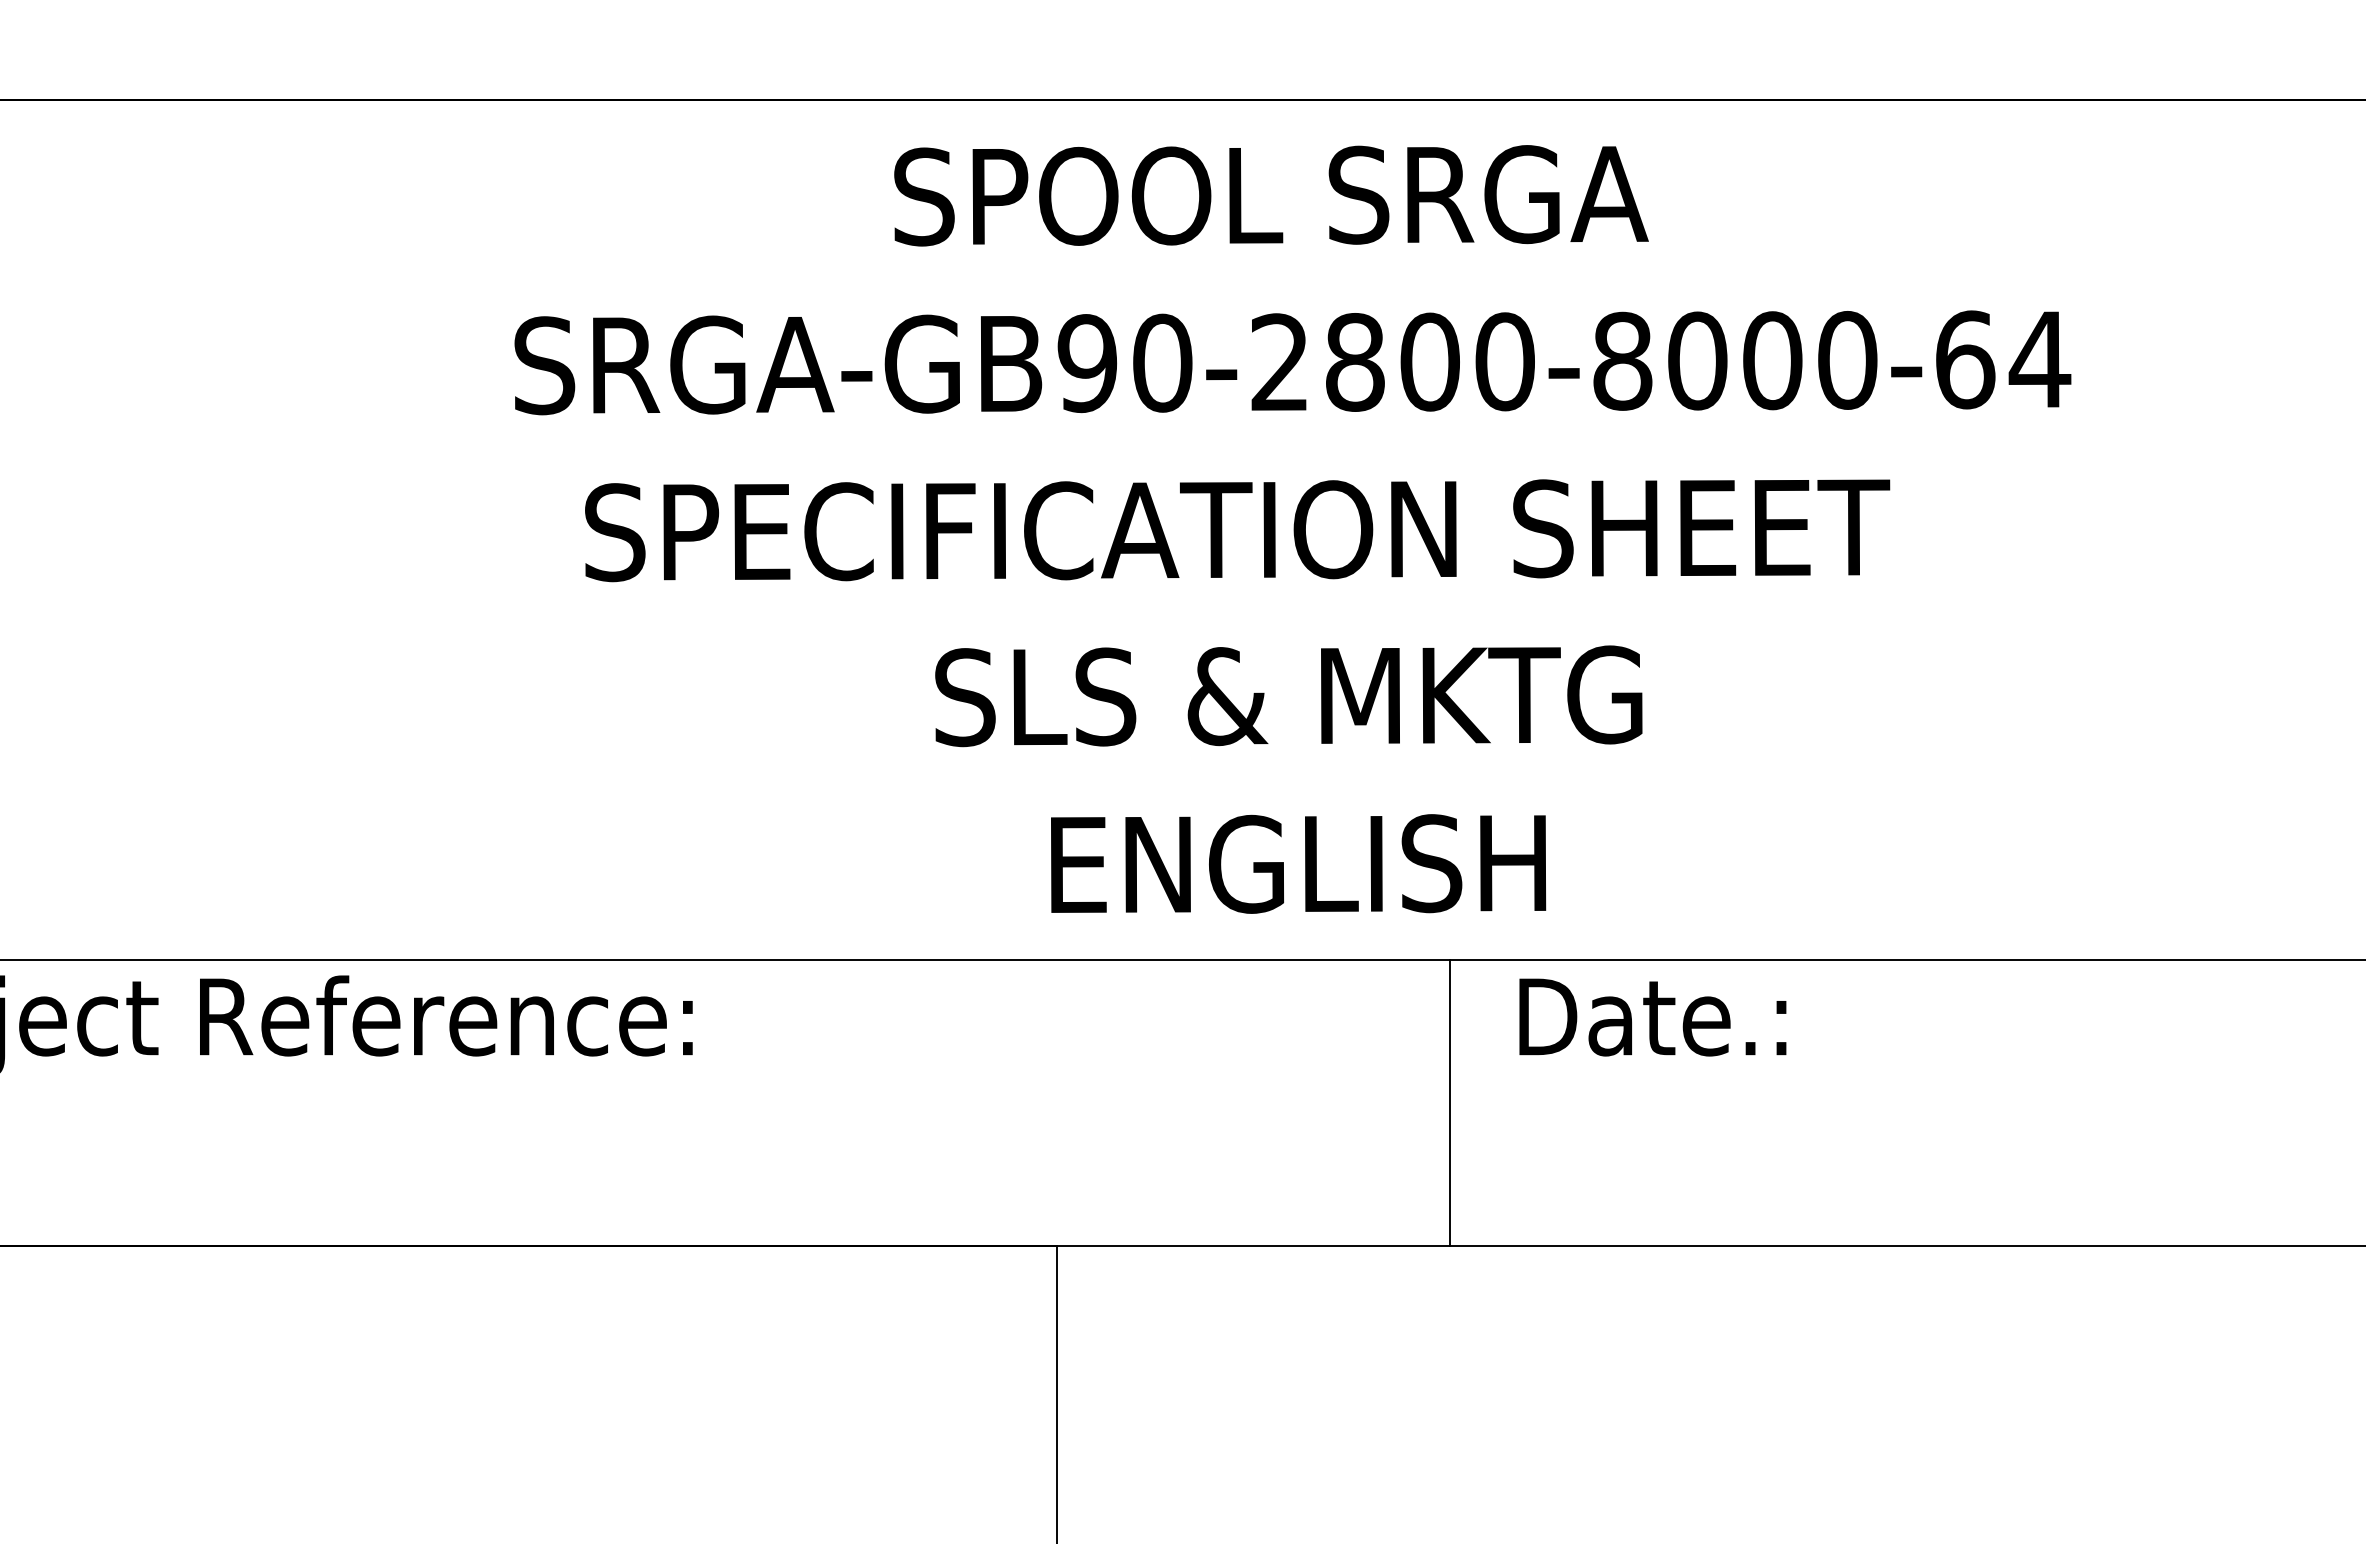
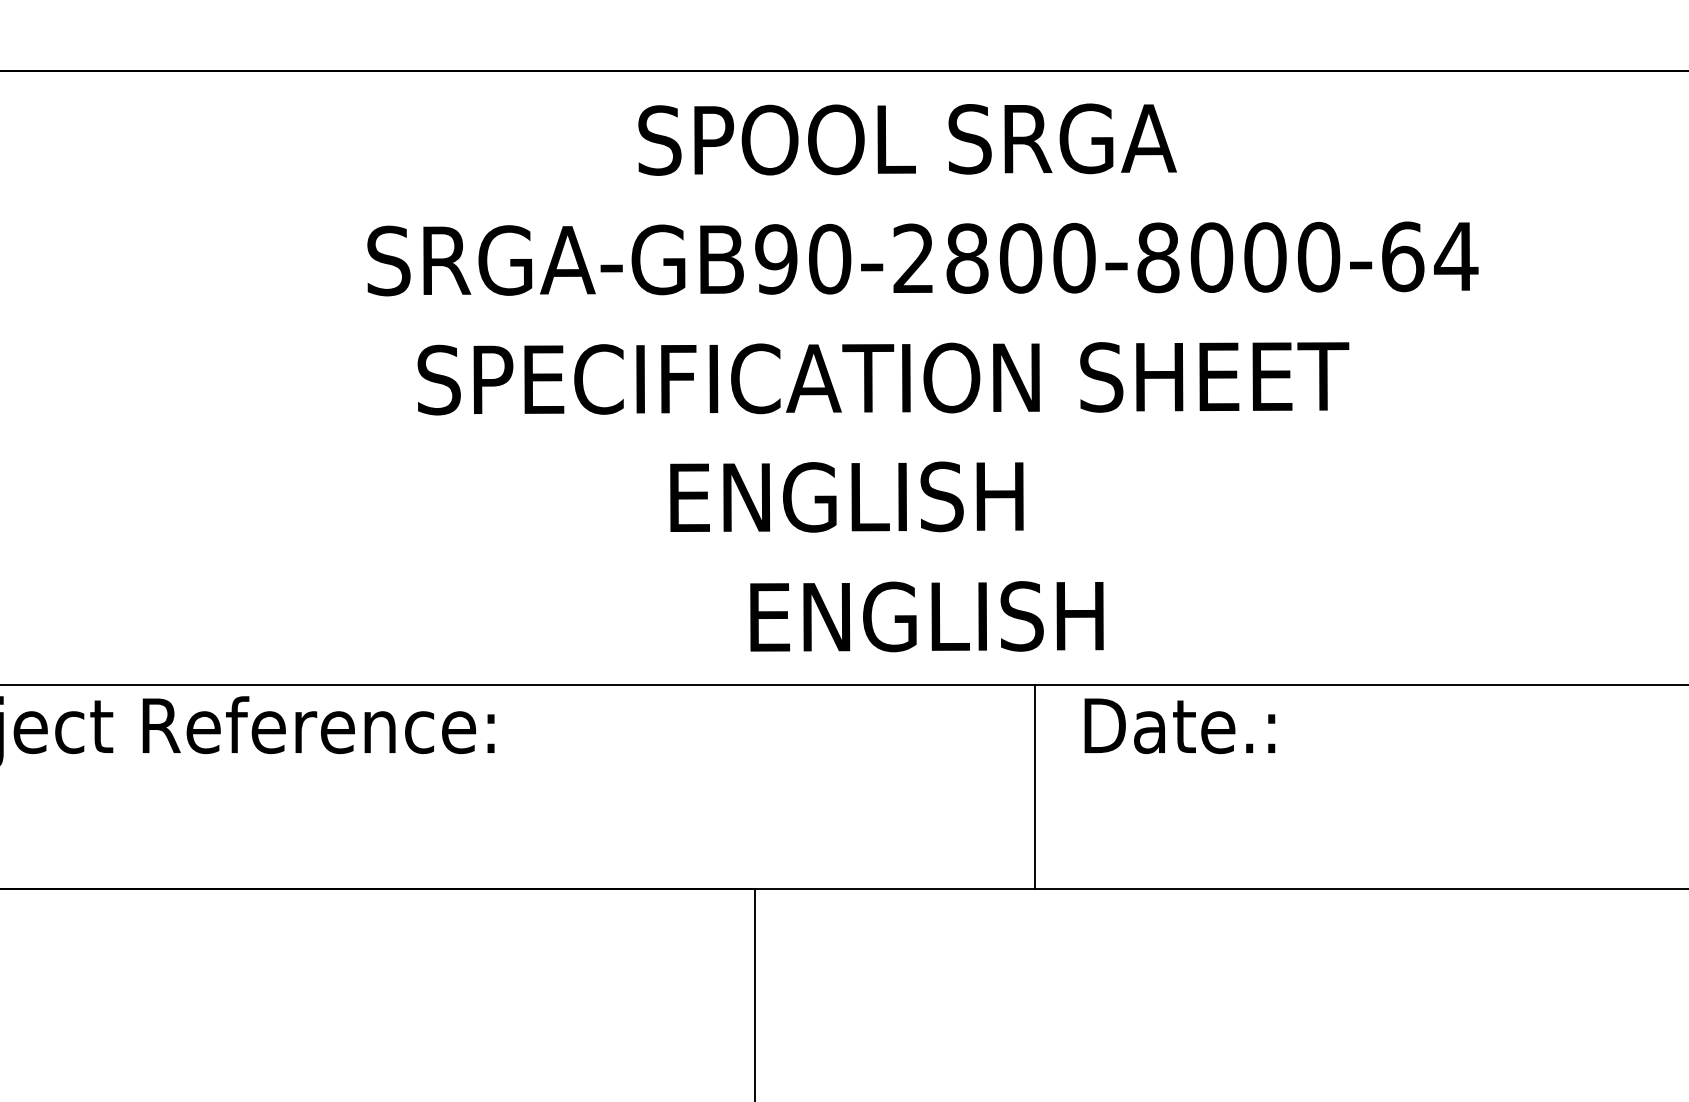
text: (1288, 696) -> (919, 497), SLS & MKTG -> ENGLISH

